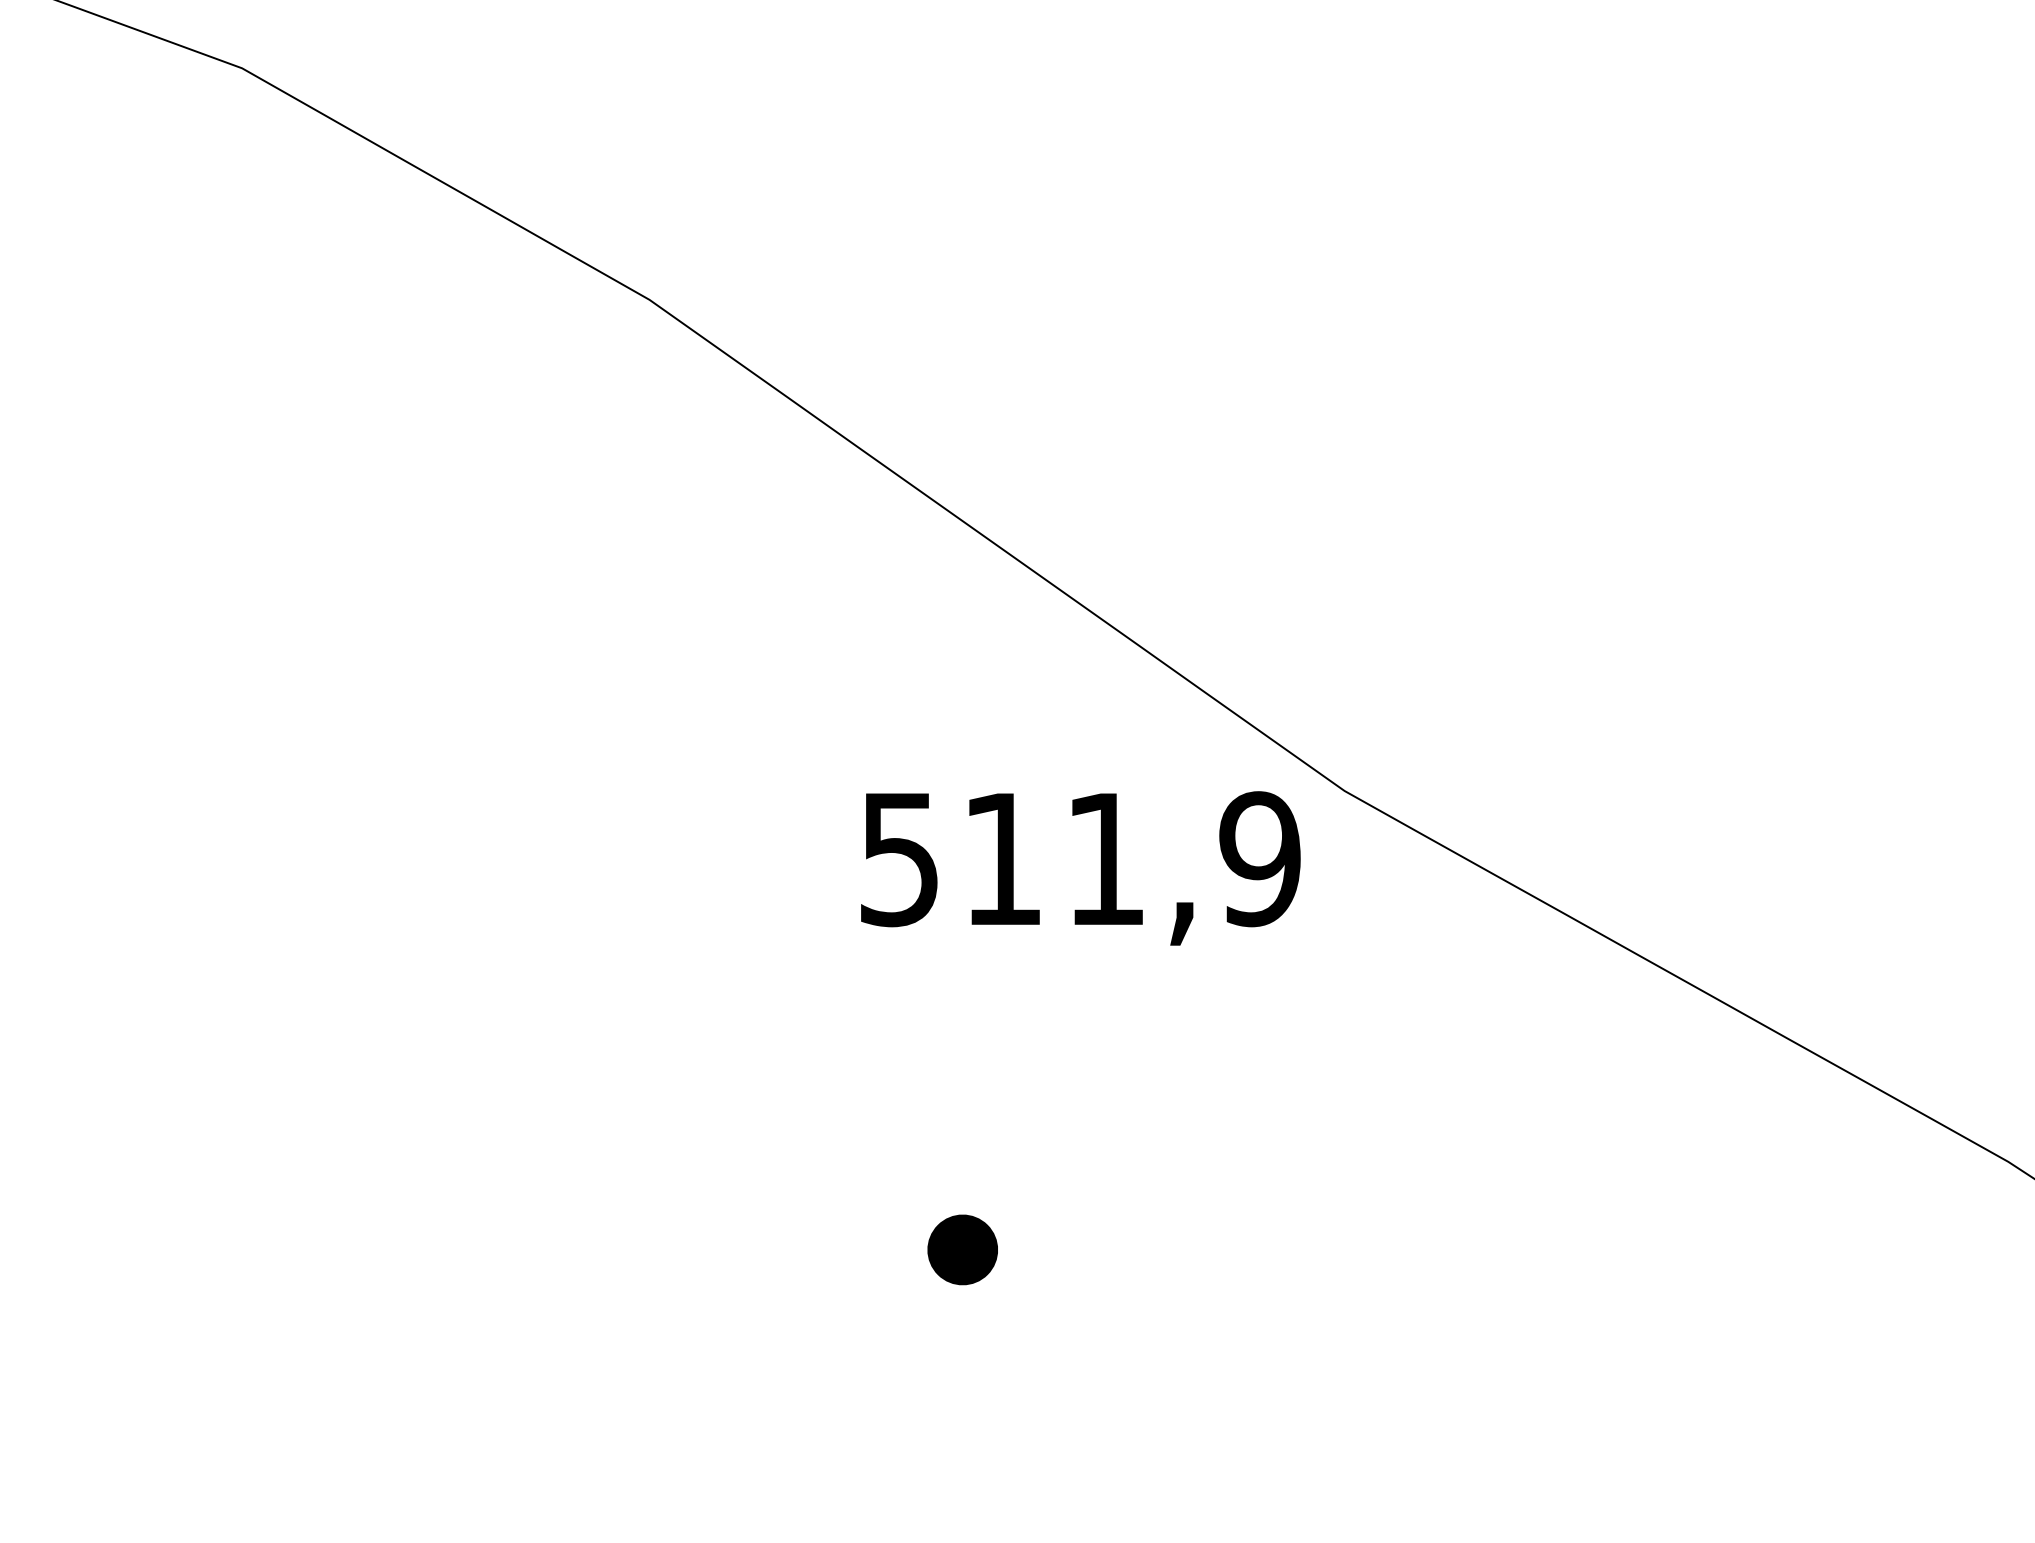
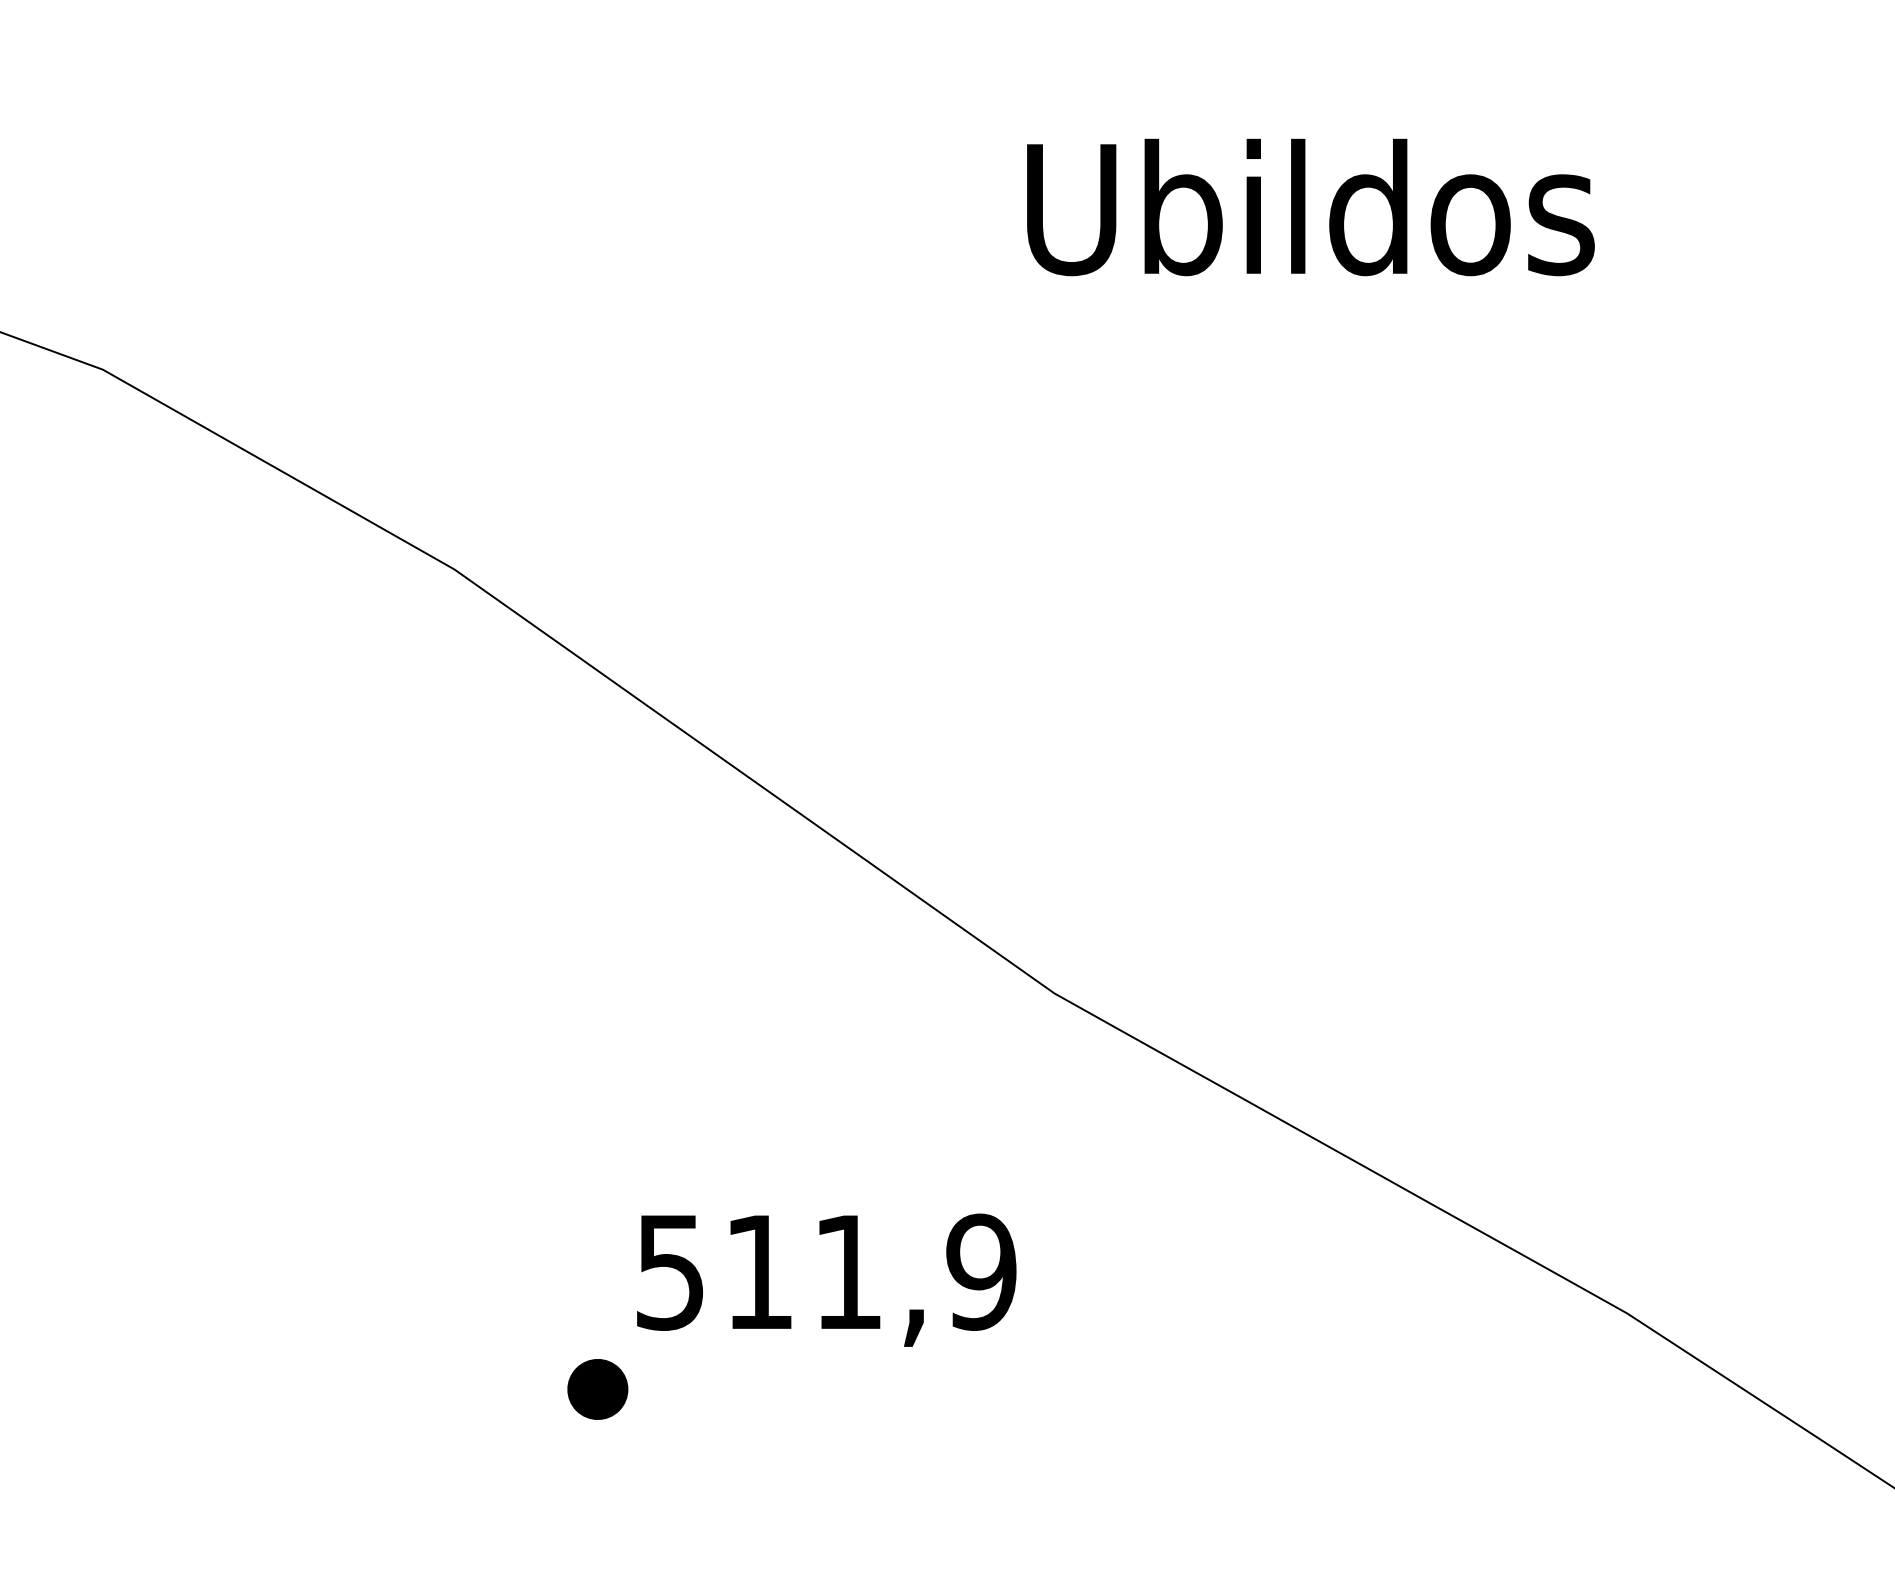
text: (1080, 867) -> (826, 1279), moved
part: (962, 1249) -> (597, 1389), moved

